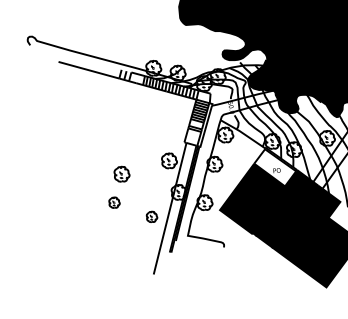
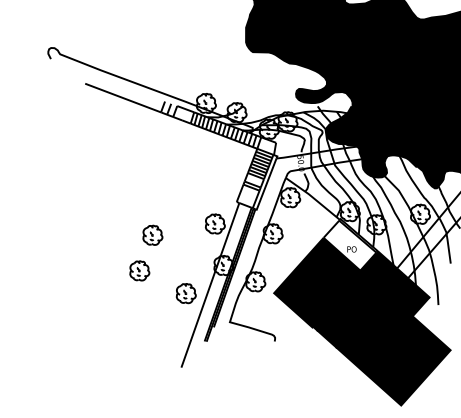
part: (114, 202) -> (139, 270), size x1.43
part: (151, 216) -> (185, 293), size x1.43

